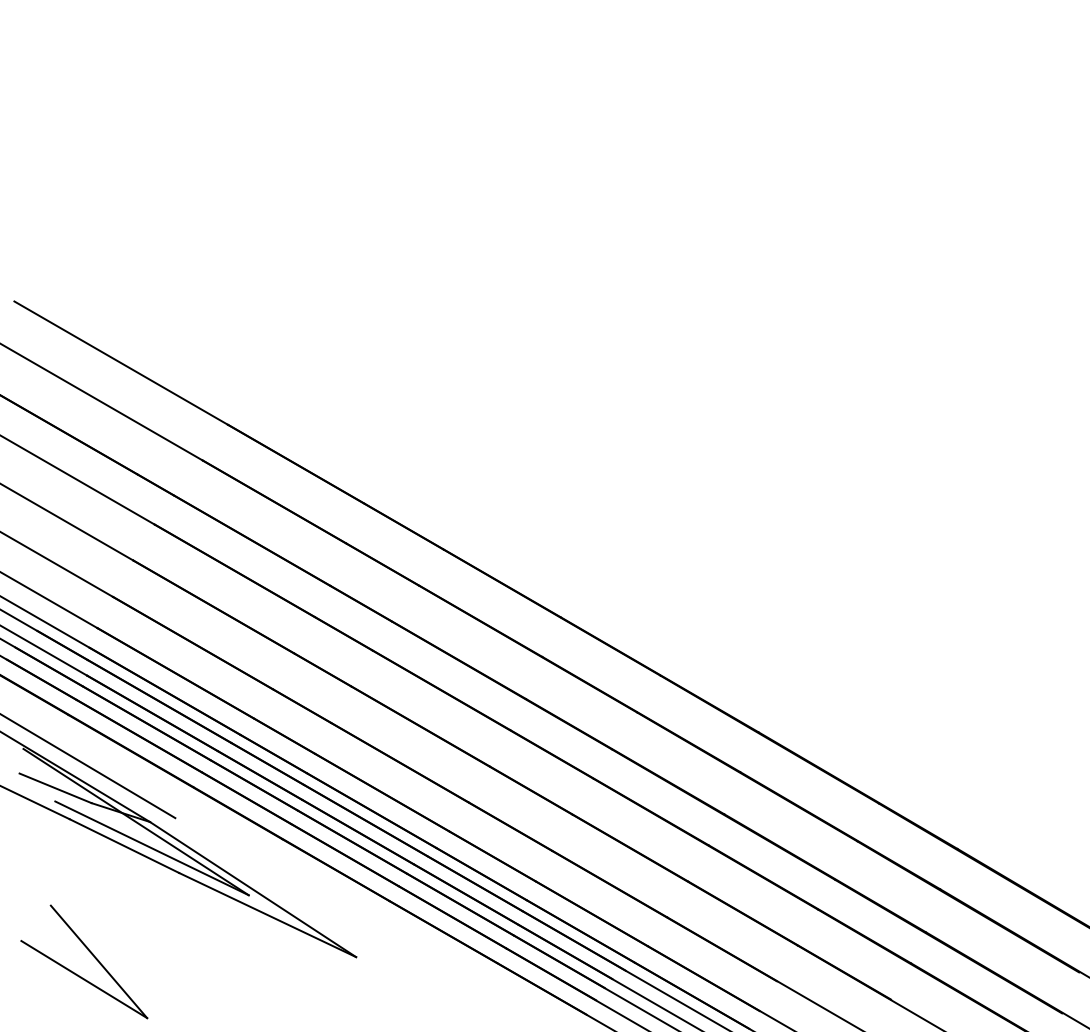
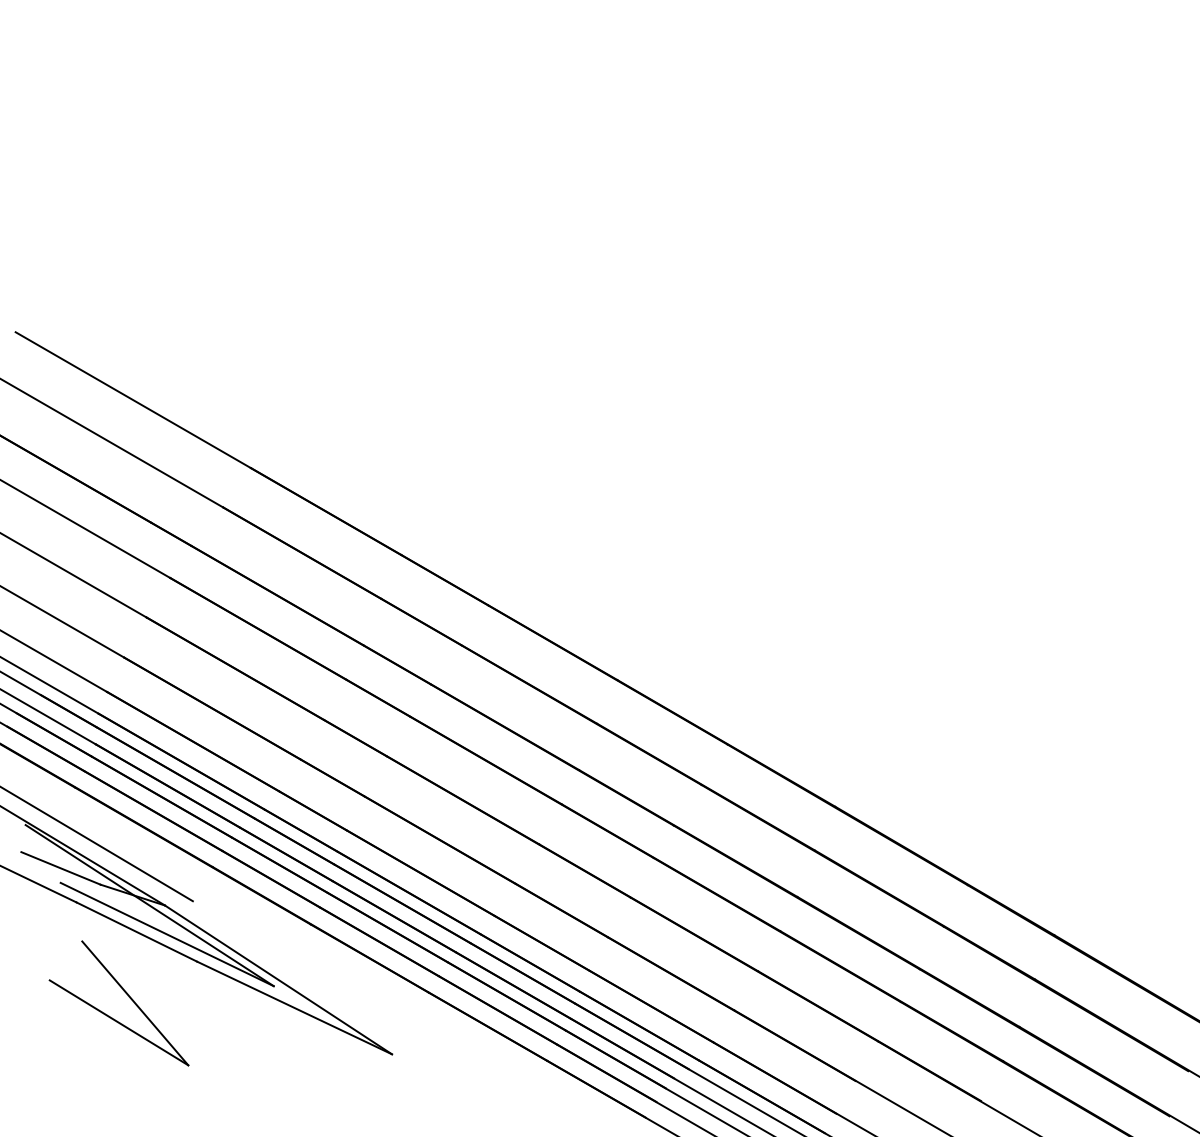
part: (91, 954) -> (126, 995), moved

